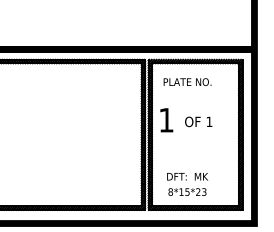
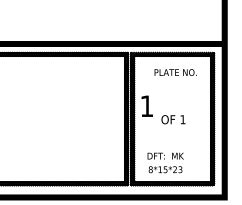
text: (187, 82) -> (175, 72), moved
text: (198, 121) -> (173, 119), moved

